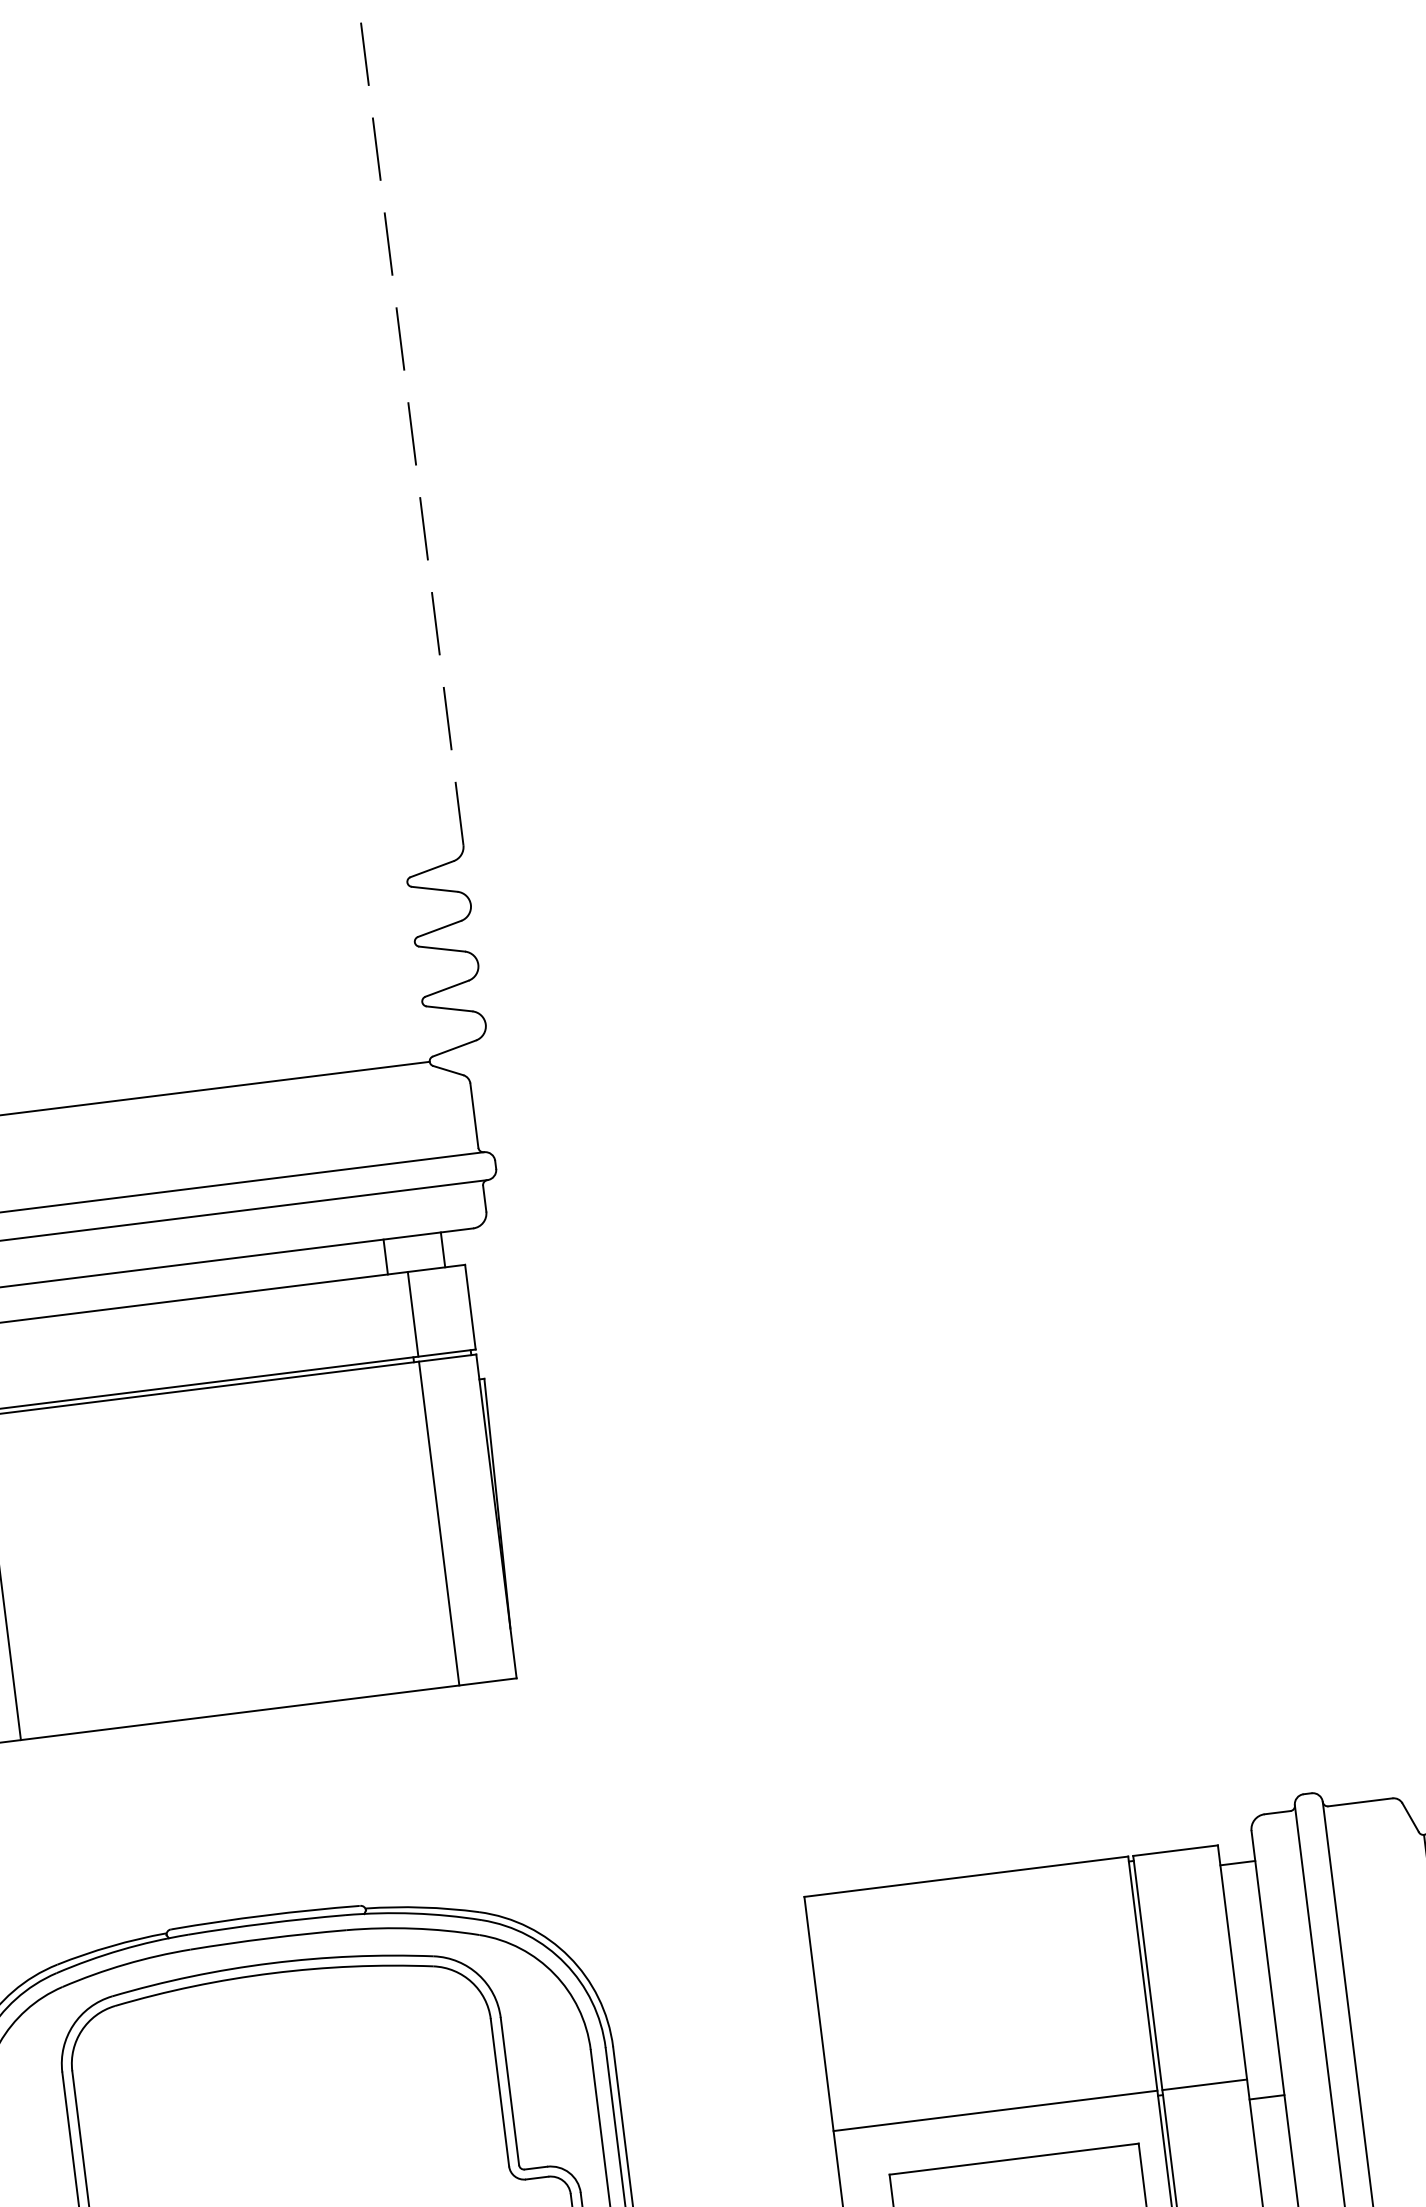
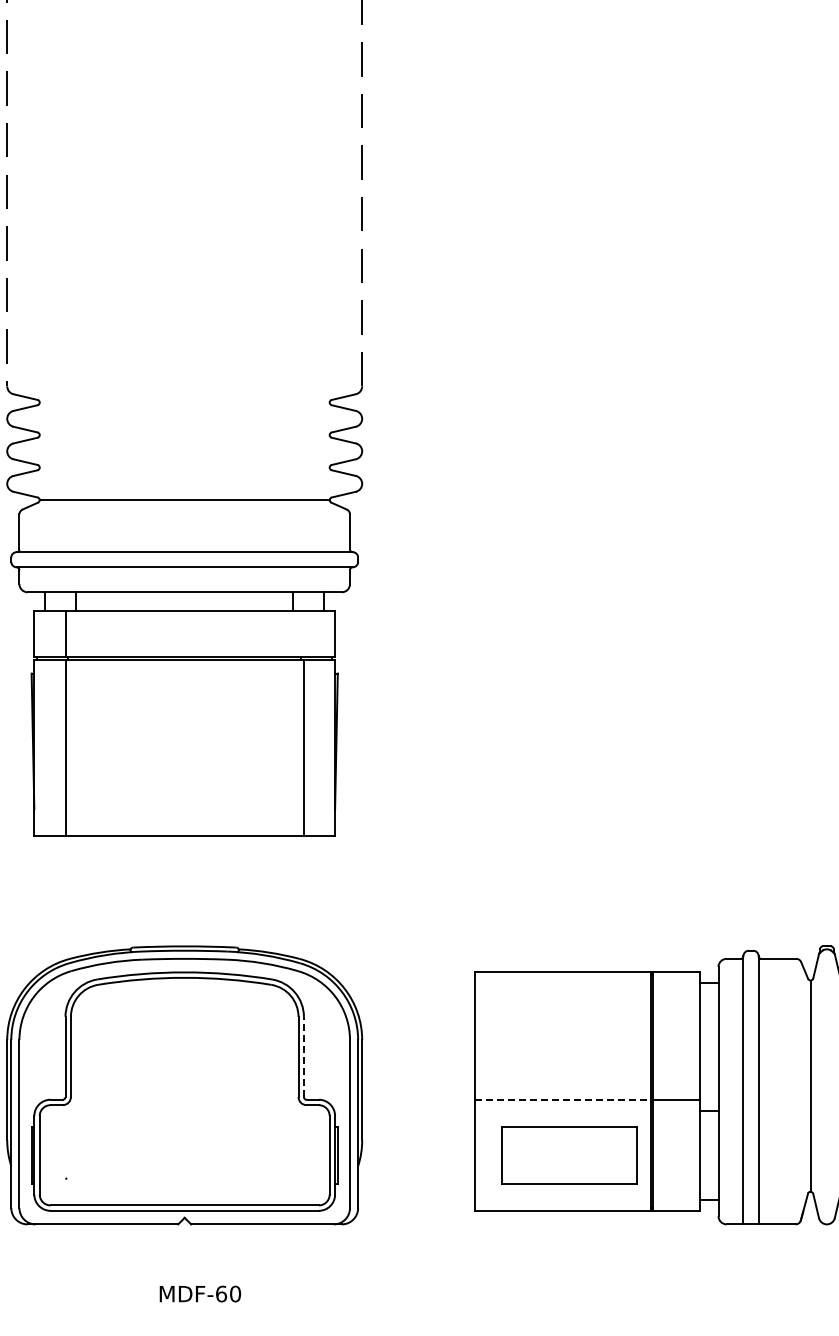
line: (412, 1314) -> (303, 634), removed
line: (508, 2090) -> (303, 1056), solid -> dashed
line: (996, 2110) -> (563, 1099), solid -> dashed

